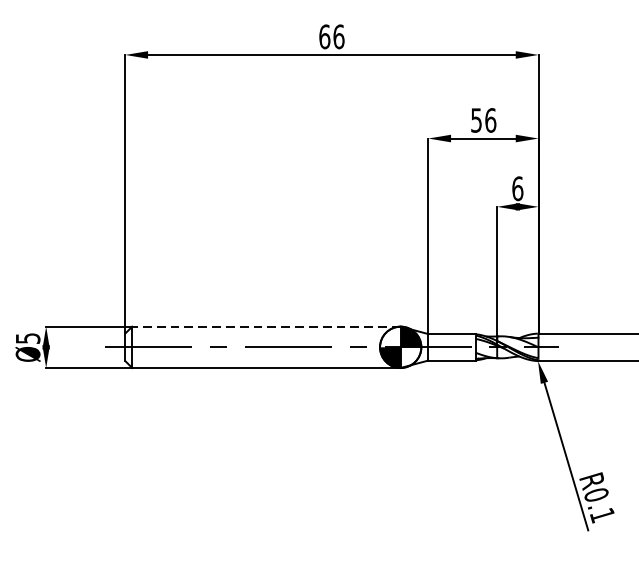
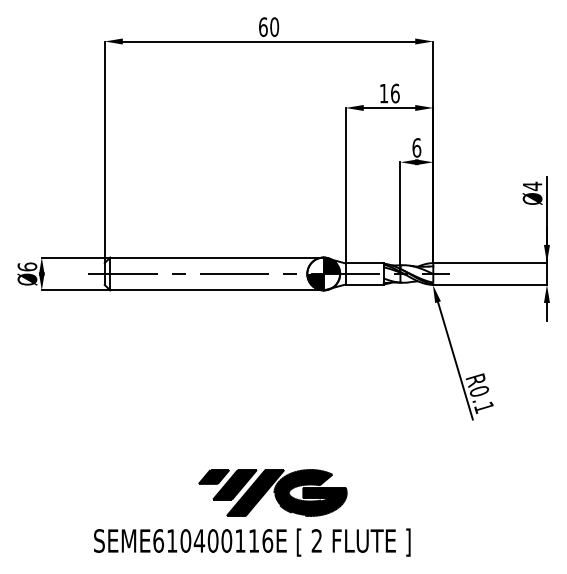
text: (338, 36) -> (274, 26), 66 -> 60
text: (475, 120) -> (383, 93), 56 -> 16
line: (265, 326) -> (216, 257), dashed -> solid
text: (28, 337) -> (27, 266), Ø5 -> Ø6

